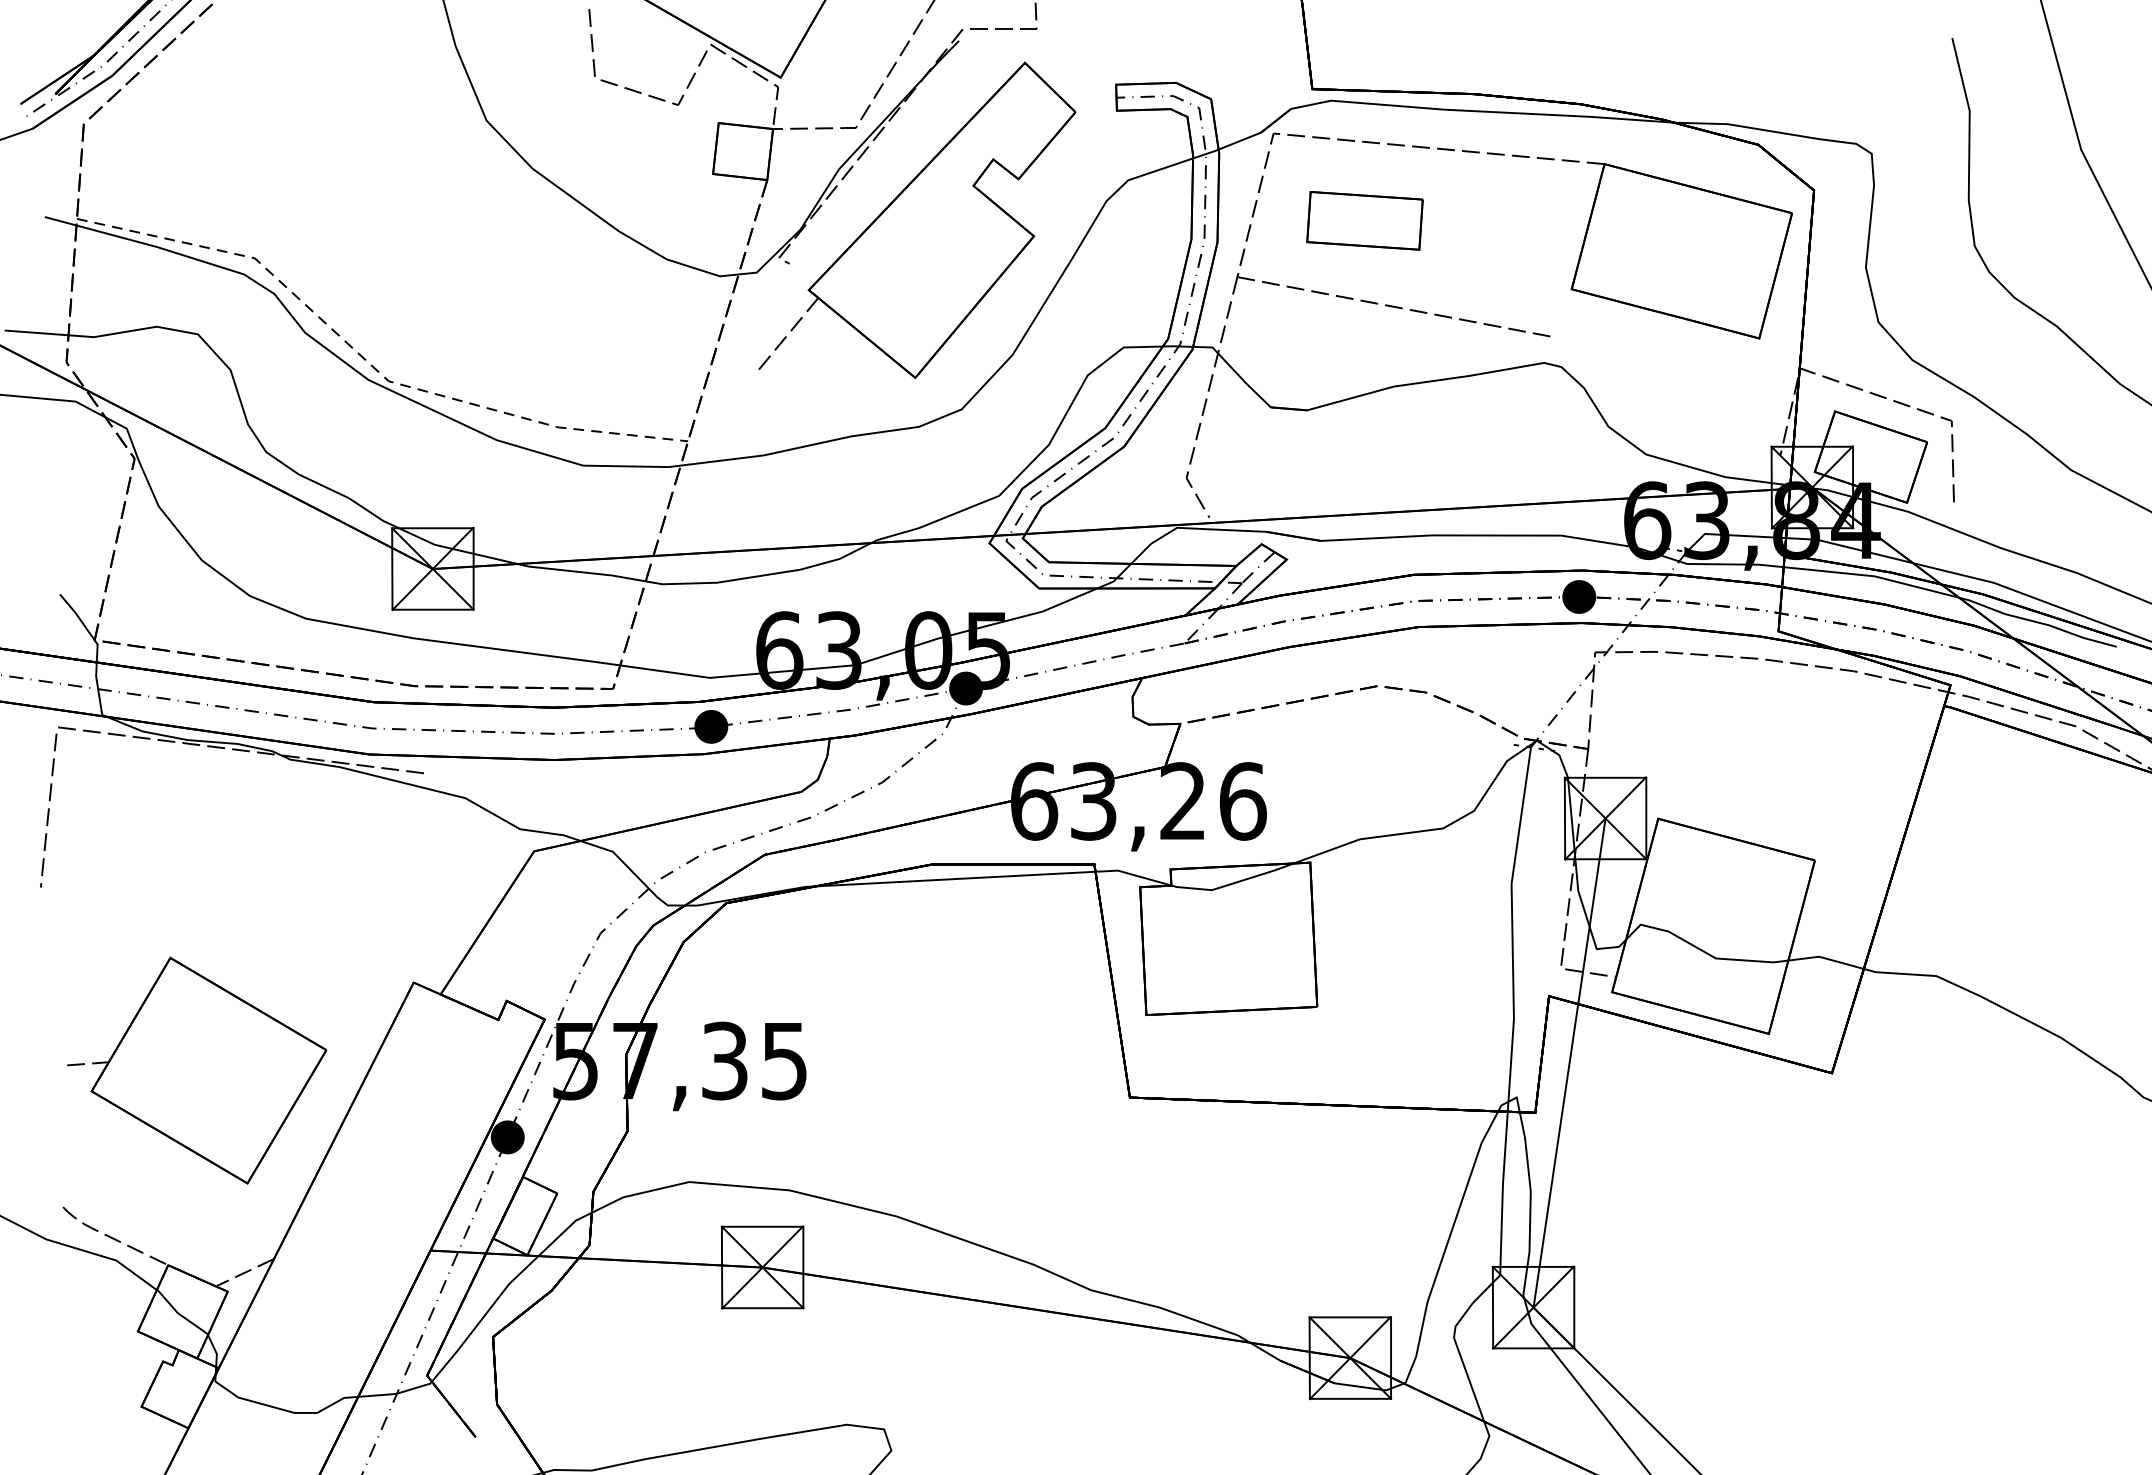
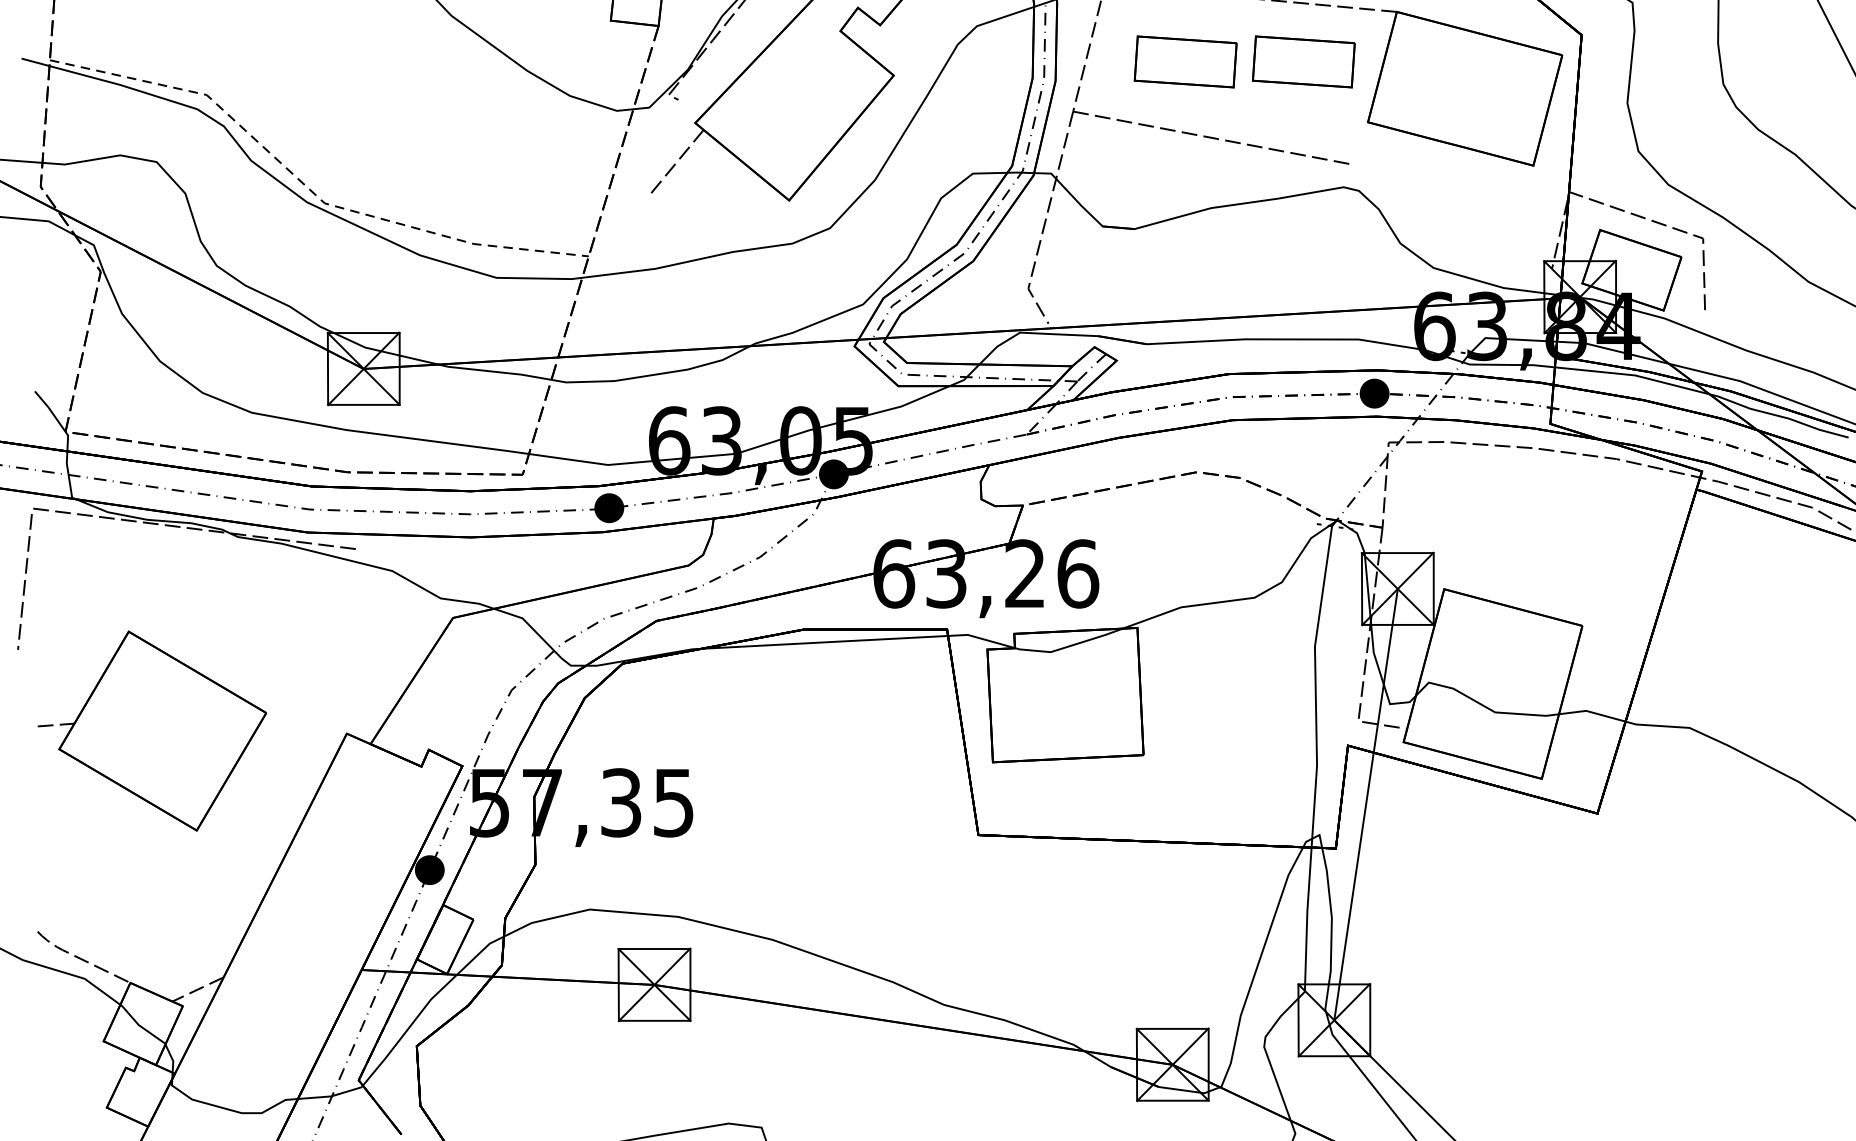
part: (1498, 220) -> (1303, 61), added
part: (197, 1070) -> (152, 730), moved

